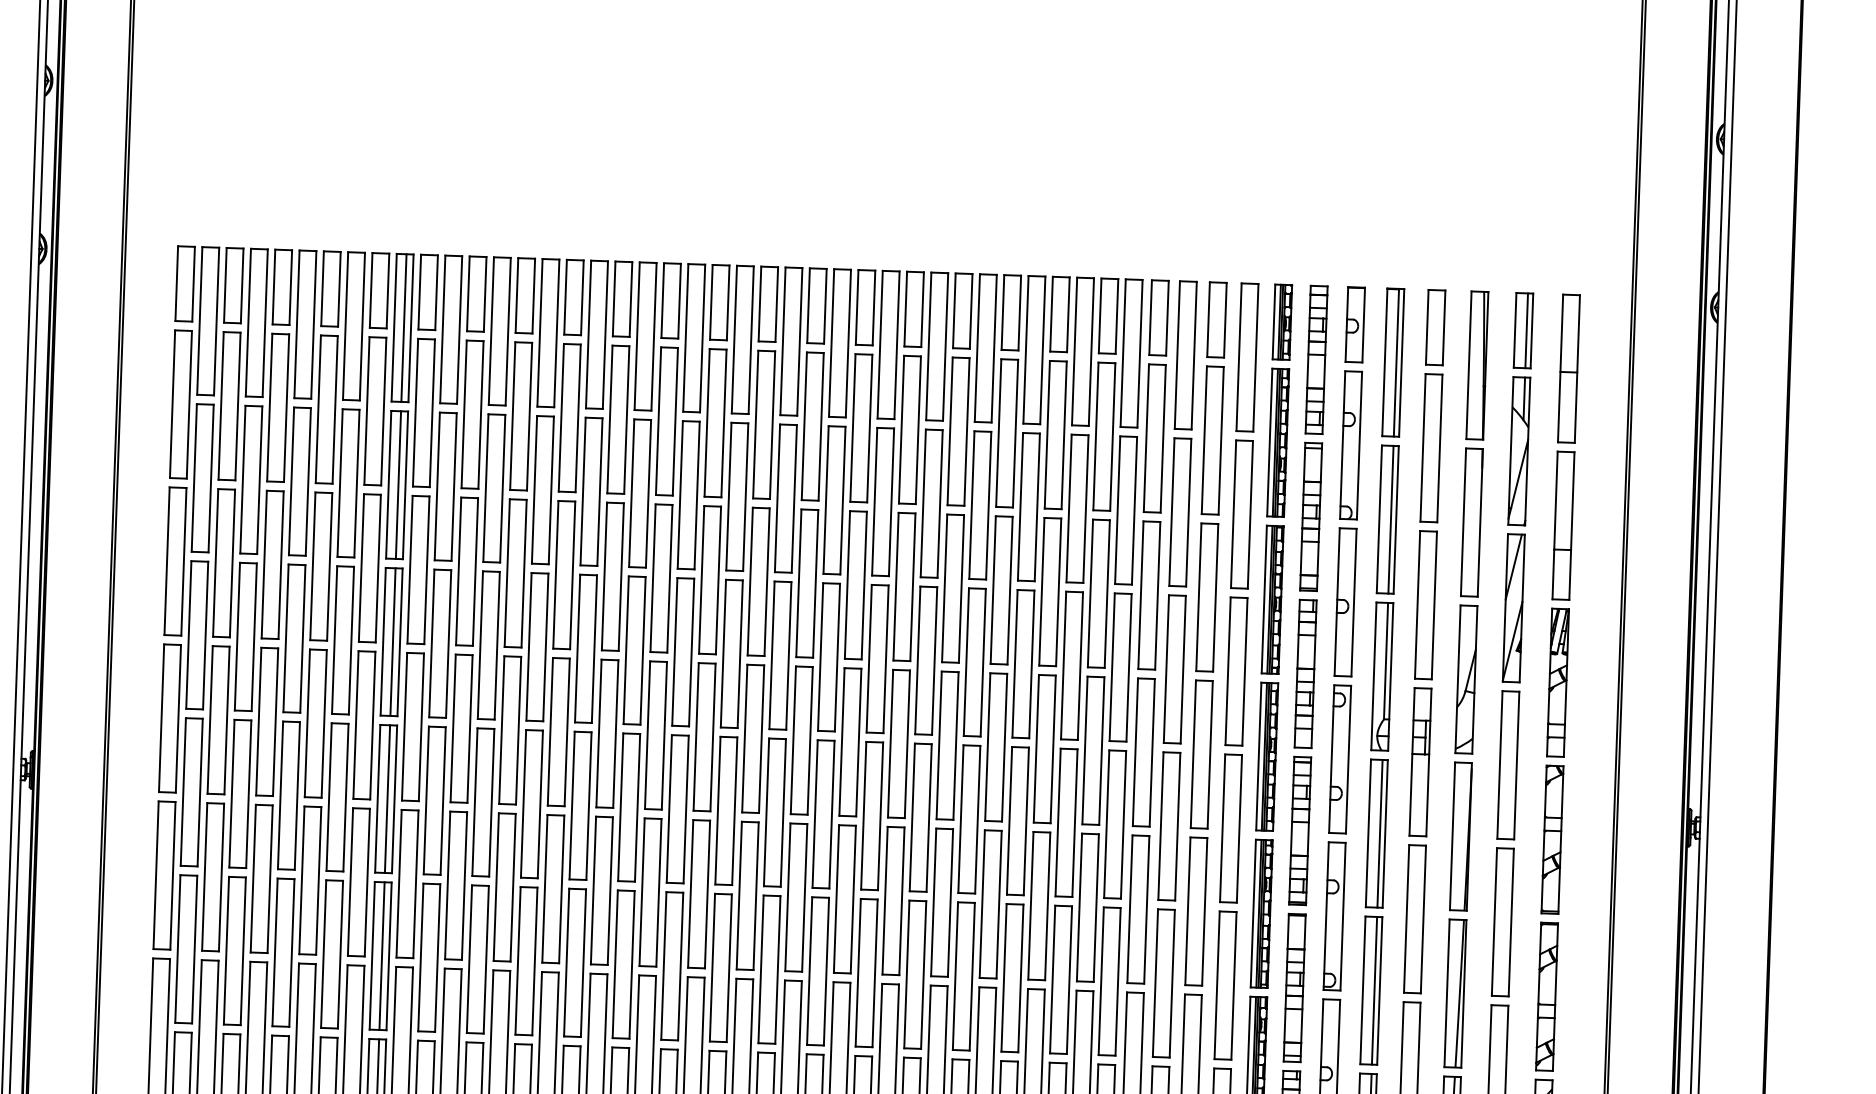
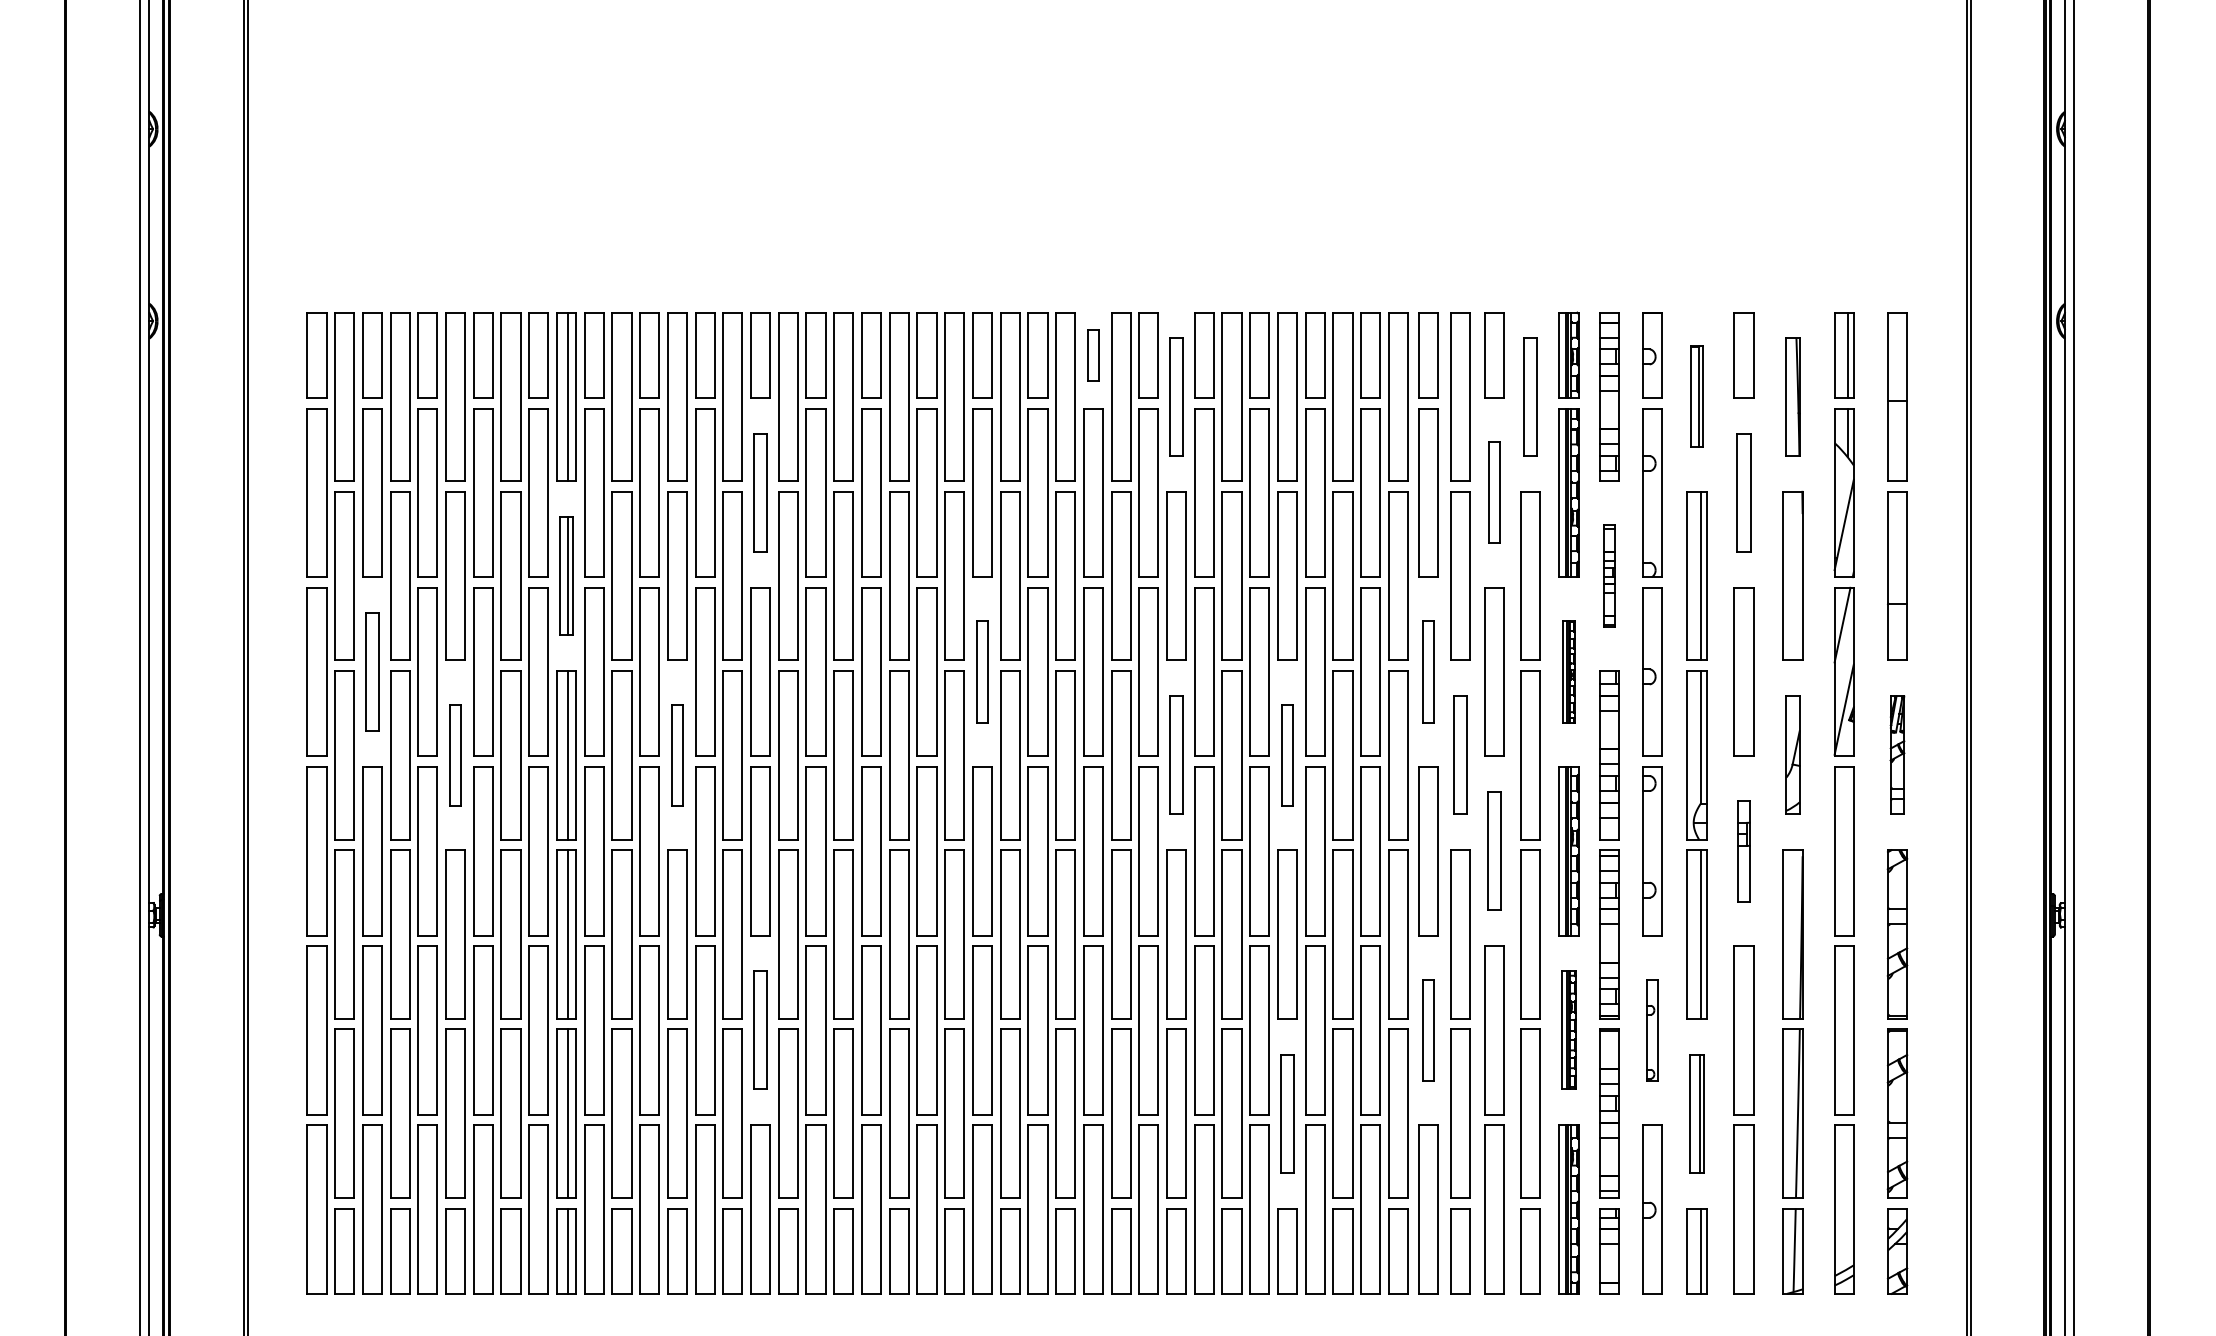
part: (865, 307) -> (1093, 355), size x0.6
part: (937, 346) -> (1176, 396), size x0.7
part: (1247, 357) -> (1530, 396), size x0.7
part: (1392, 362) -> (1696, 396), size x0.6
part: (1476, 365) -> (1792, 396), size x0.7
part: (569, 417) -> (760, 492), size x0.7
part: (1212, 440) -> (1494, 492), size x0.6
part: (1431, 447) -> (1743, 492), size x0.7
part: (397, 484) -> (566, 575), size x0.7
part: (1311, 516) -> (1609, 575), size x0.6
part: (224, 562) -> (372, 671), size x0.7
part: (758, 581) -> (982, 671), size x0.6
part: (1149, 595) -> (1428, 671), size x0.6
part: (1272, 599) -> (1568, 671), size x0.6
part: (294, 638) -> (455, 755), size x0.6
part: (488, 645) -> (677, 755), size x0.6
part: (926, 660) -> (1176, 755), size x0.7
part: (1023, 664) -> (1287, 755), size x0.6
part: (1175, 669) -> (1460, 755), size x0.7
part: (1465, 679) -> (1792, 755), size x0.7
part: (1557, 682) -> (1897, 755), size x0.7
part: (1201, 754) -> (1494, 851), size x0.7
part: (1420, 762) -> (1743, 851), size x0.6
part: (553, 889) -> (760, 1030), size x0.7
part: (1138, 909) -> (1428, 1030), size x0.6
part: (1261, 913) -> (1568, 1030), size x0.7
part: (1334, 916) -> (1652, 1030), size x0.6
part: (1012, 978) -> (1287, 1113), size x0.7
part: (1370, 990) -> (1696, 1113), size x0.7

